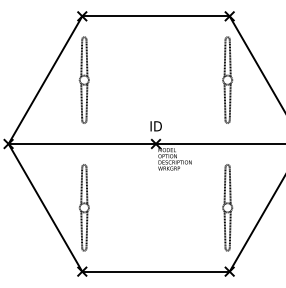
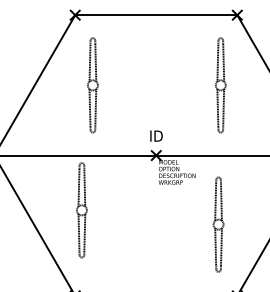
part: (83, 79) -> (91, 84), moved
part: (227, 79) -> (220, 84), moved
part: (84, 207) -> (82, 209), moved
part: (227, 207) -> (218, 224), moved

